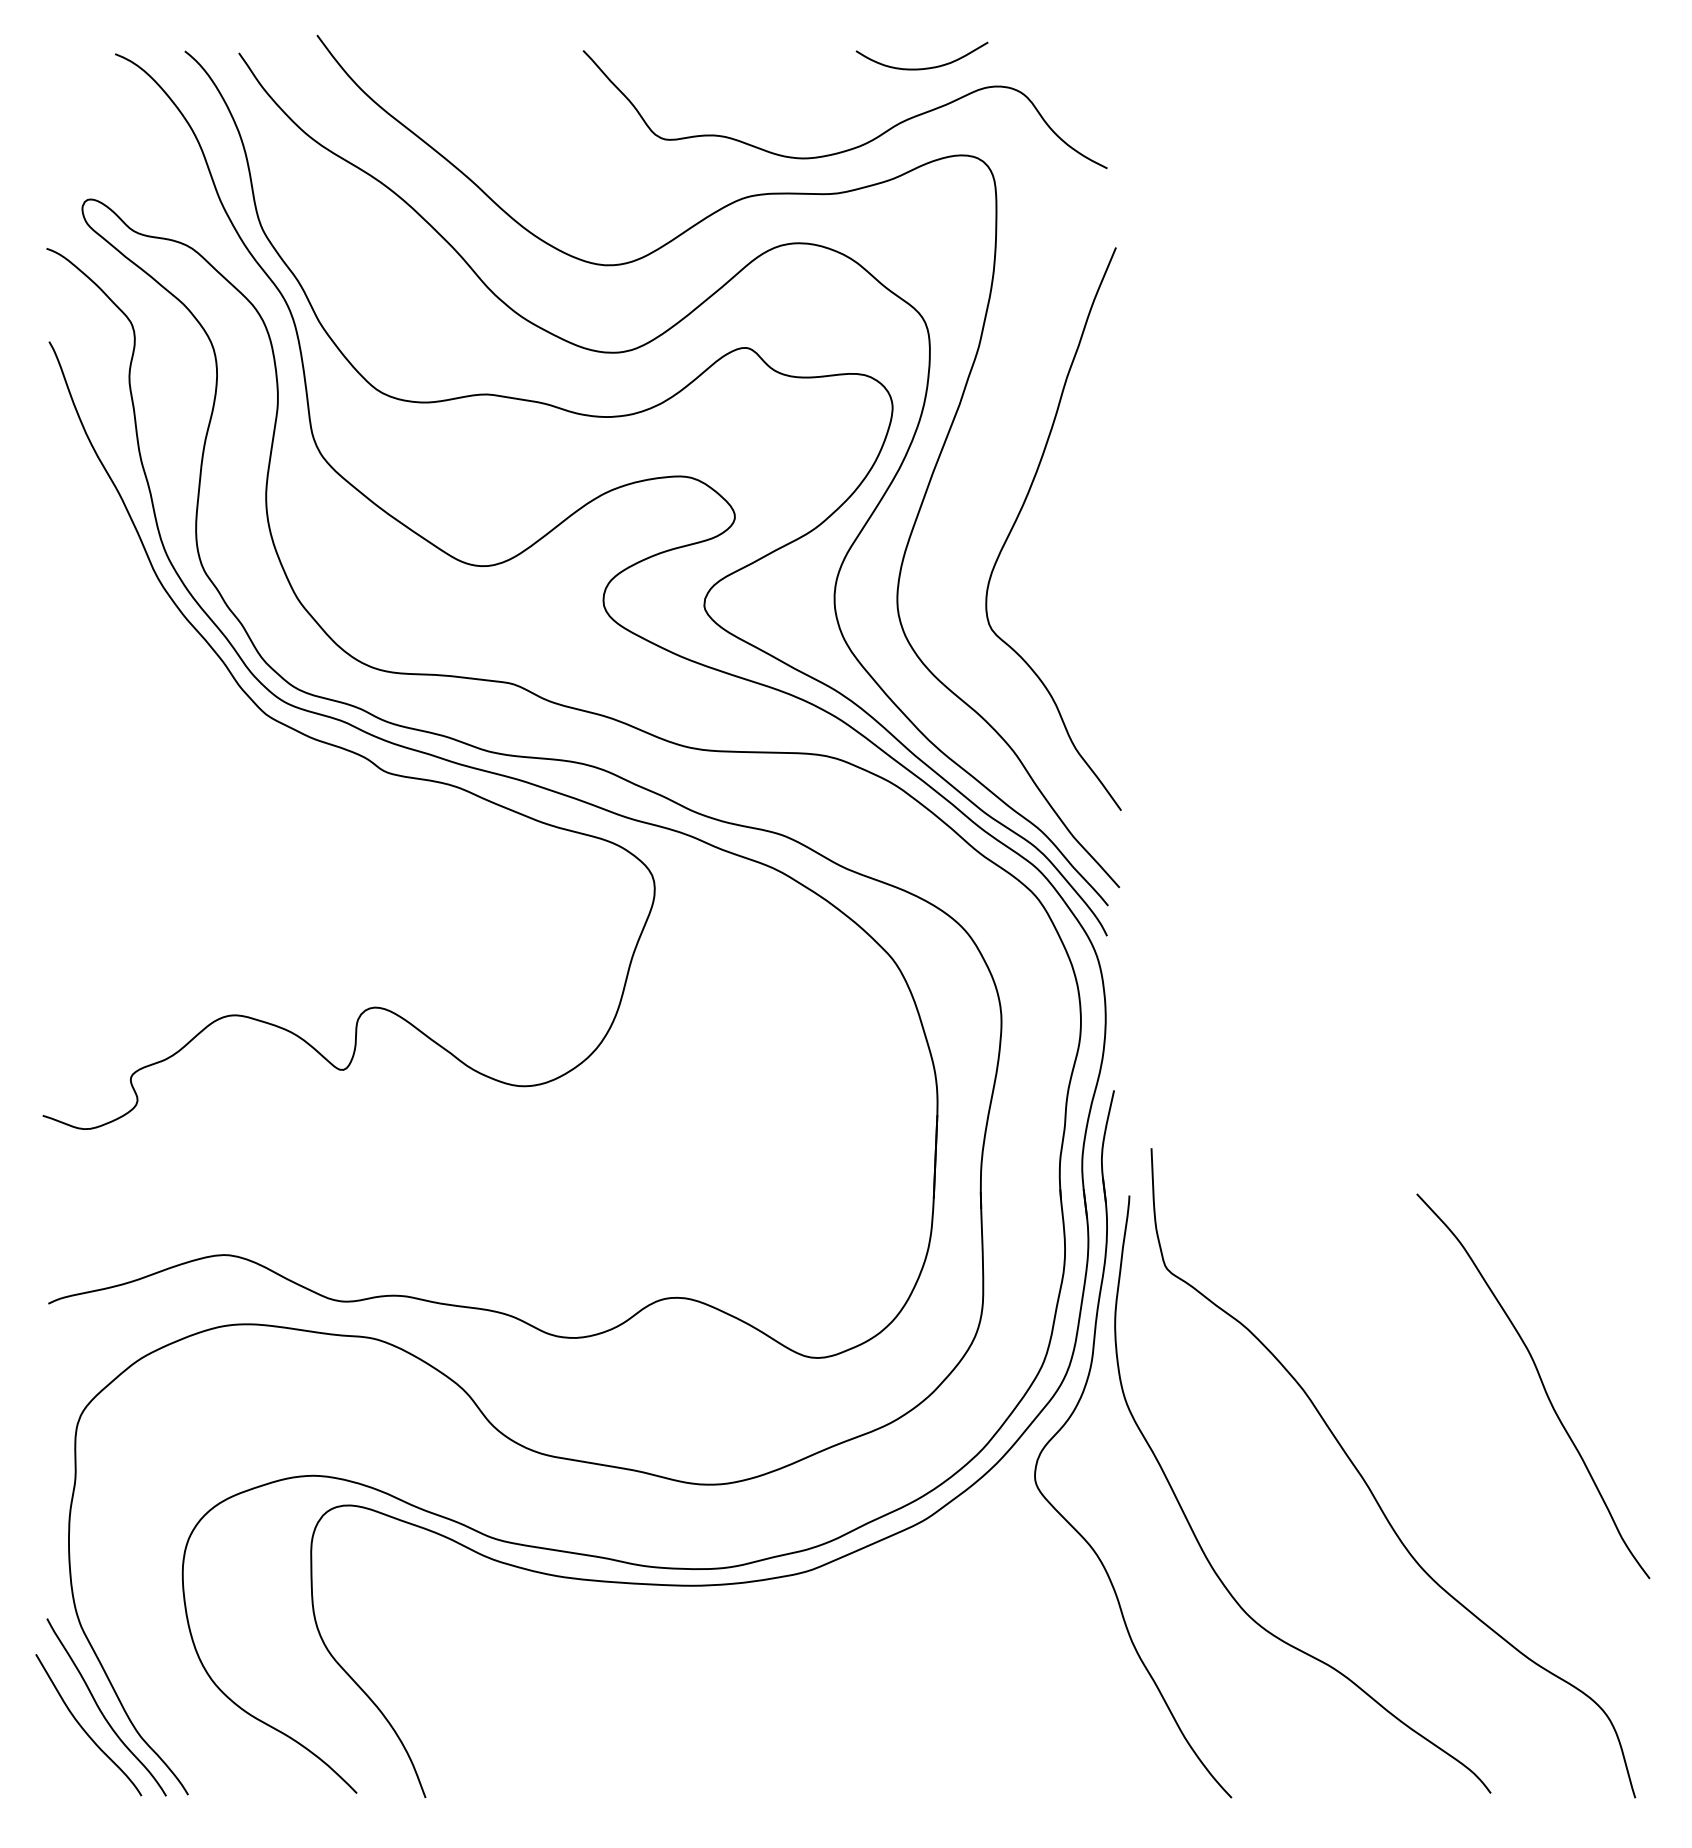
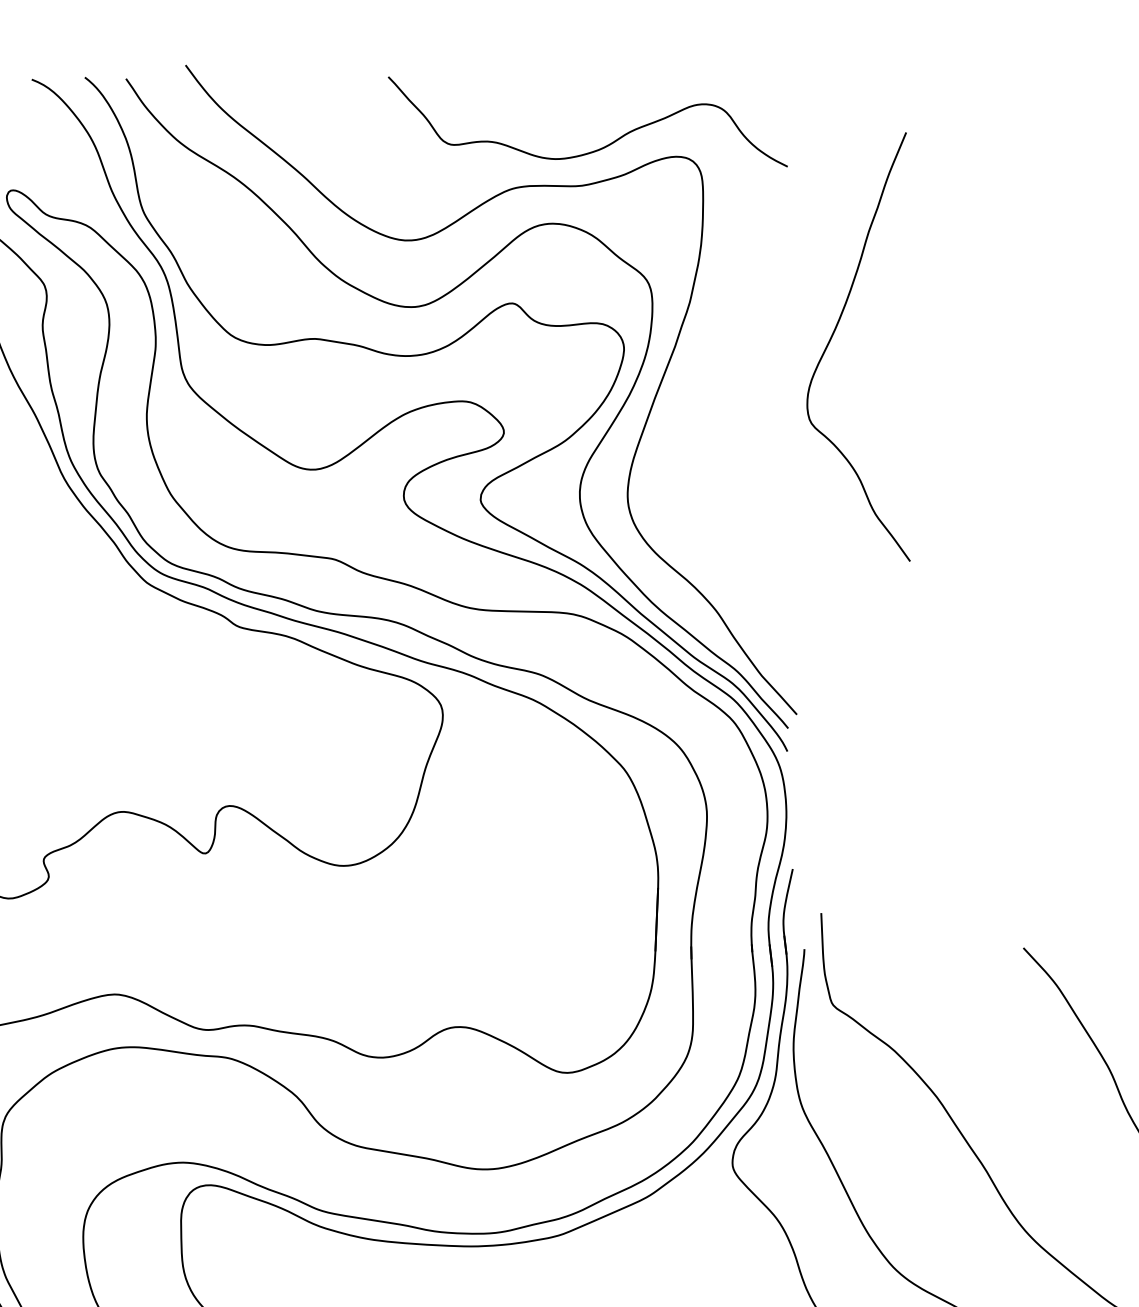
curve: (925, 67) -> (649, 89), removed
curve: (1021, 511) -> (834, 333), moved

